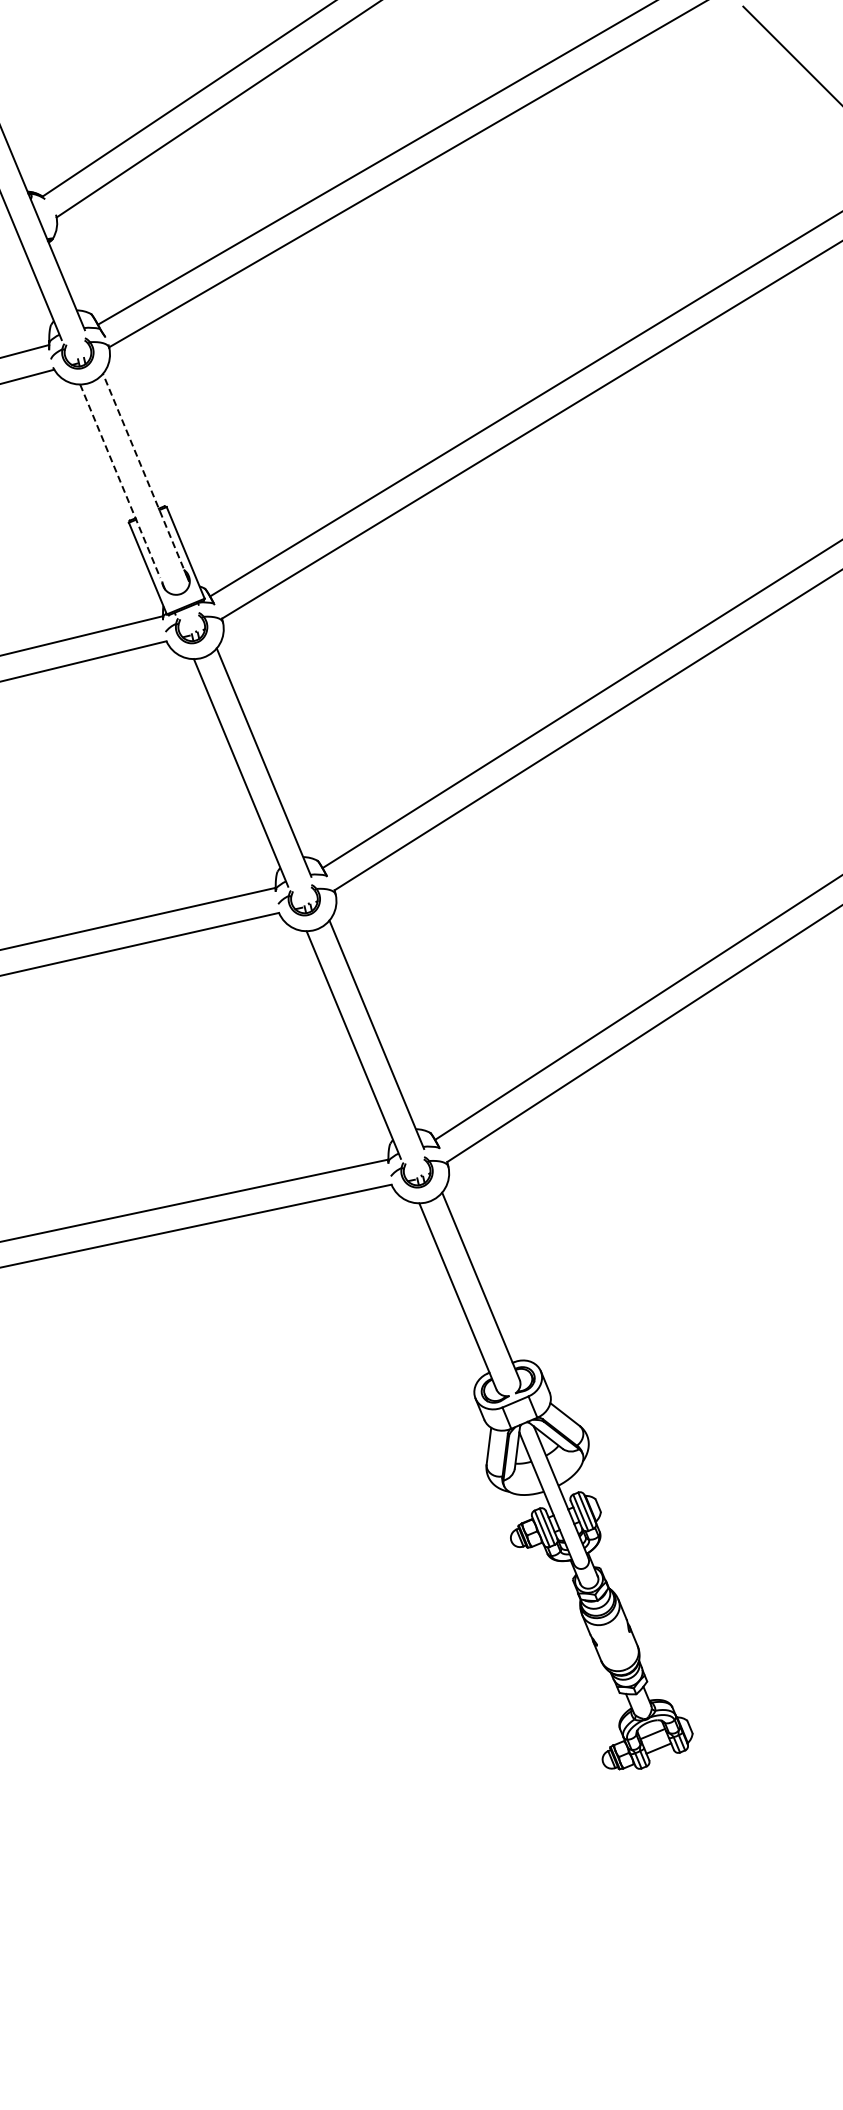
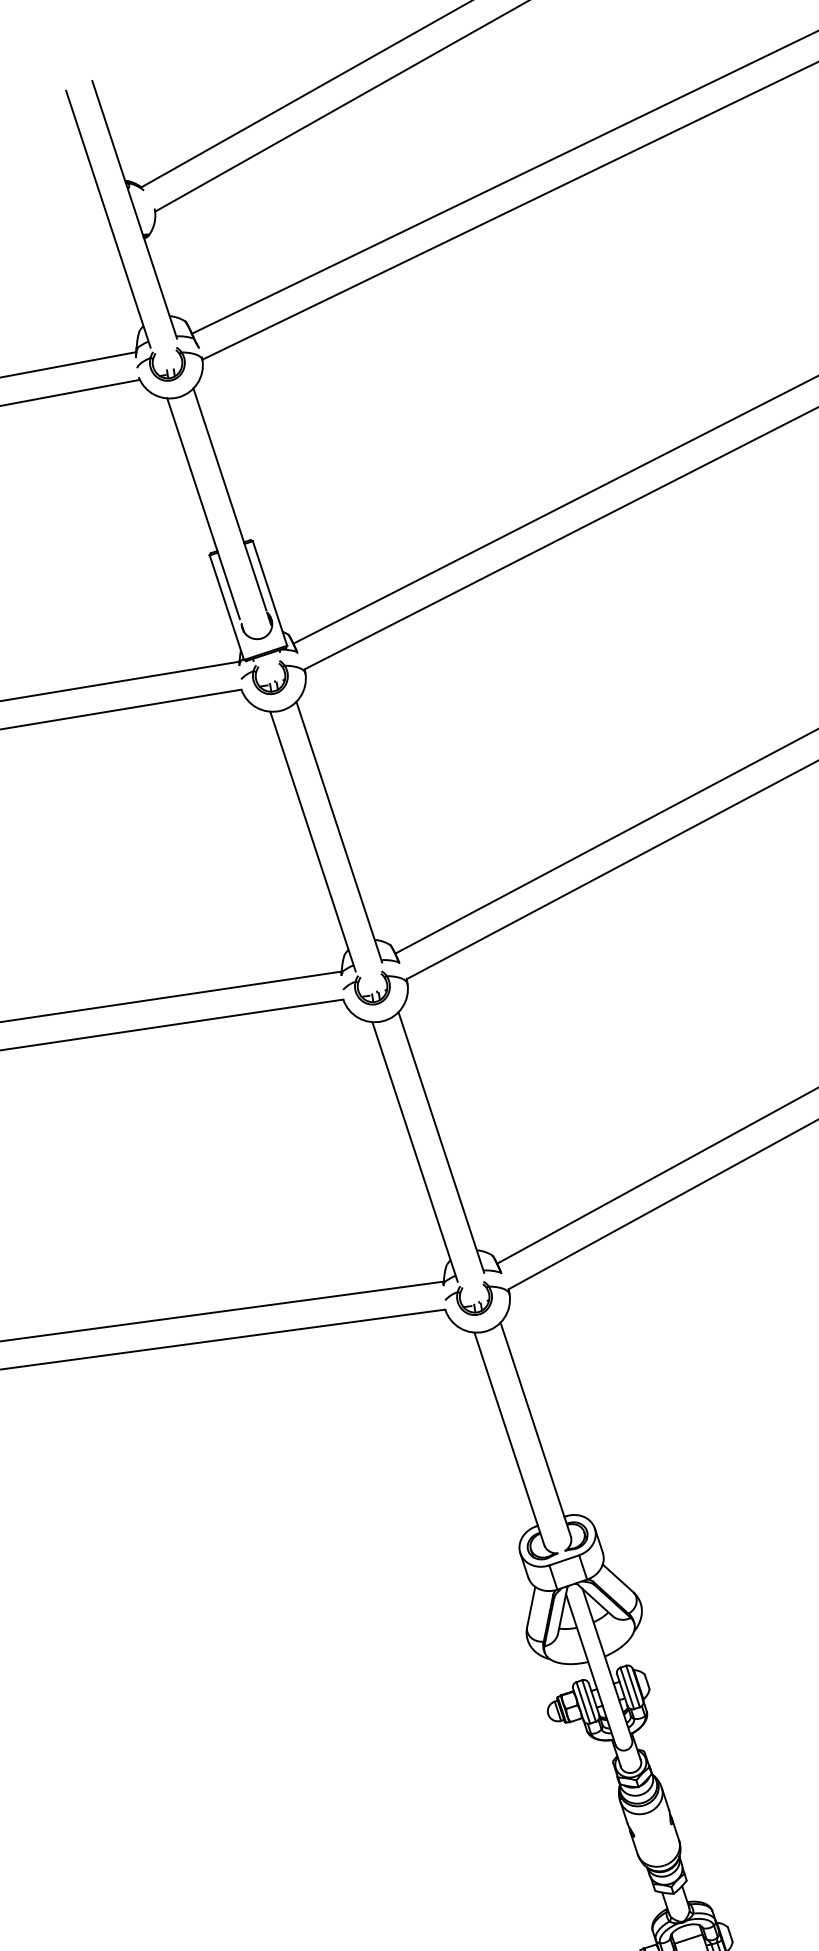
line: (143, 470) -> (230, 498), dashed -> solid
line: (120, 481) -> (203, 509), dashed -> solid

